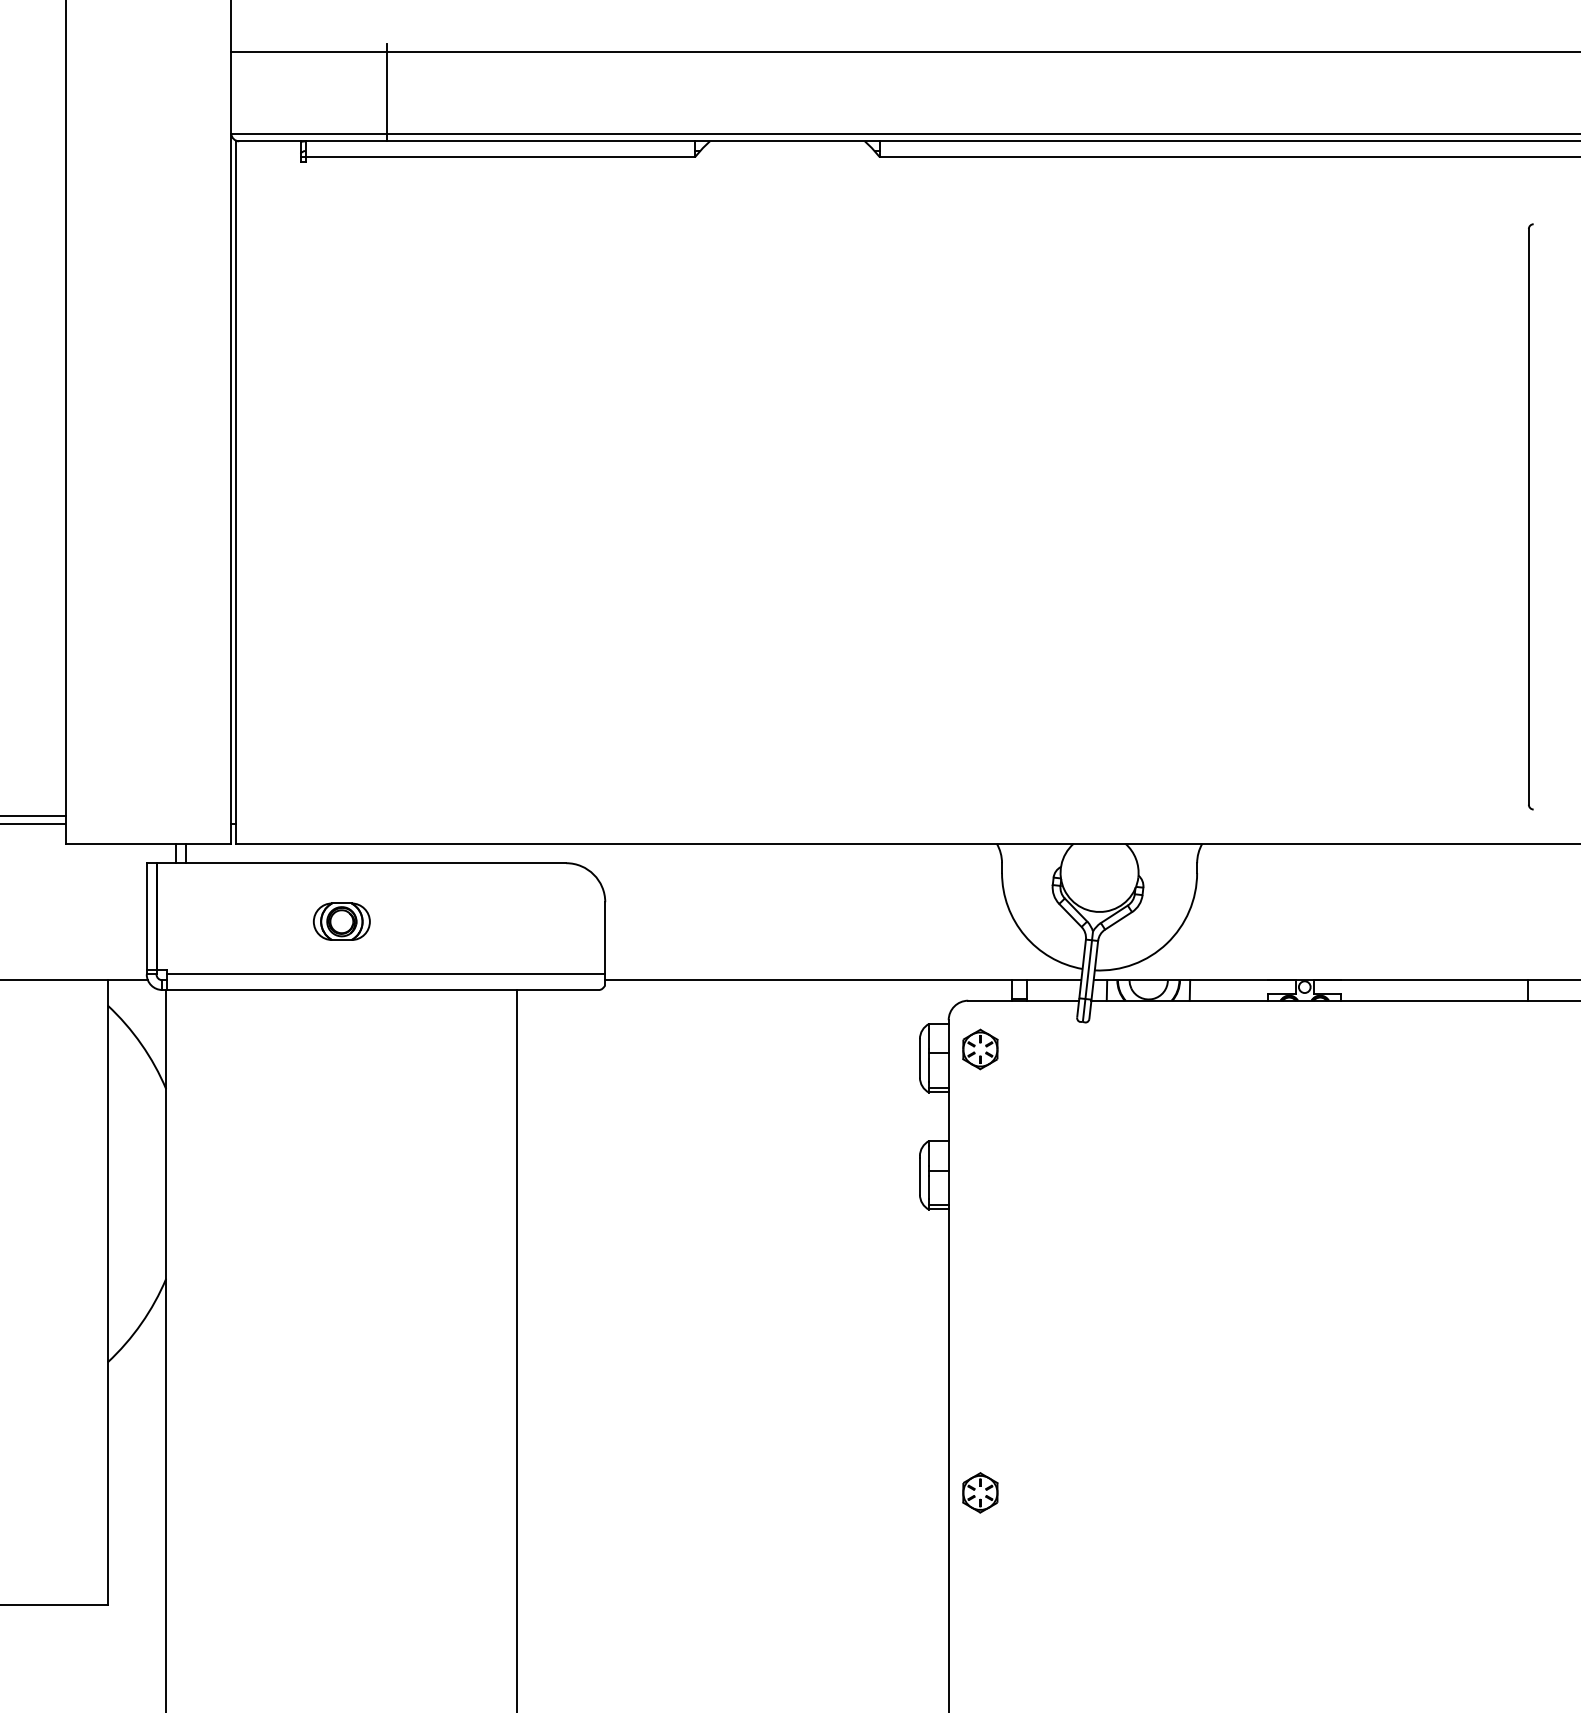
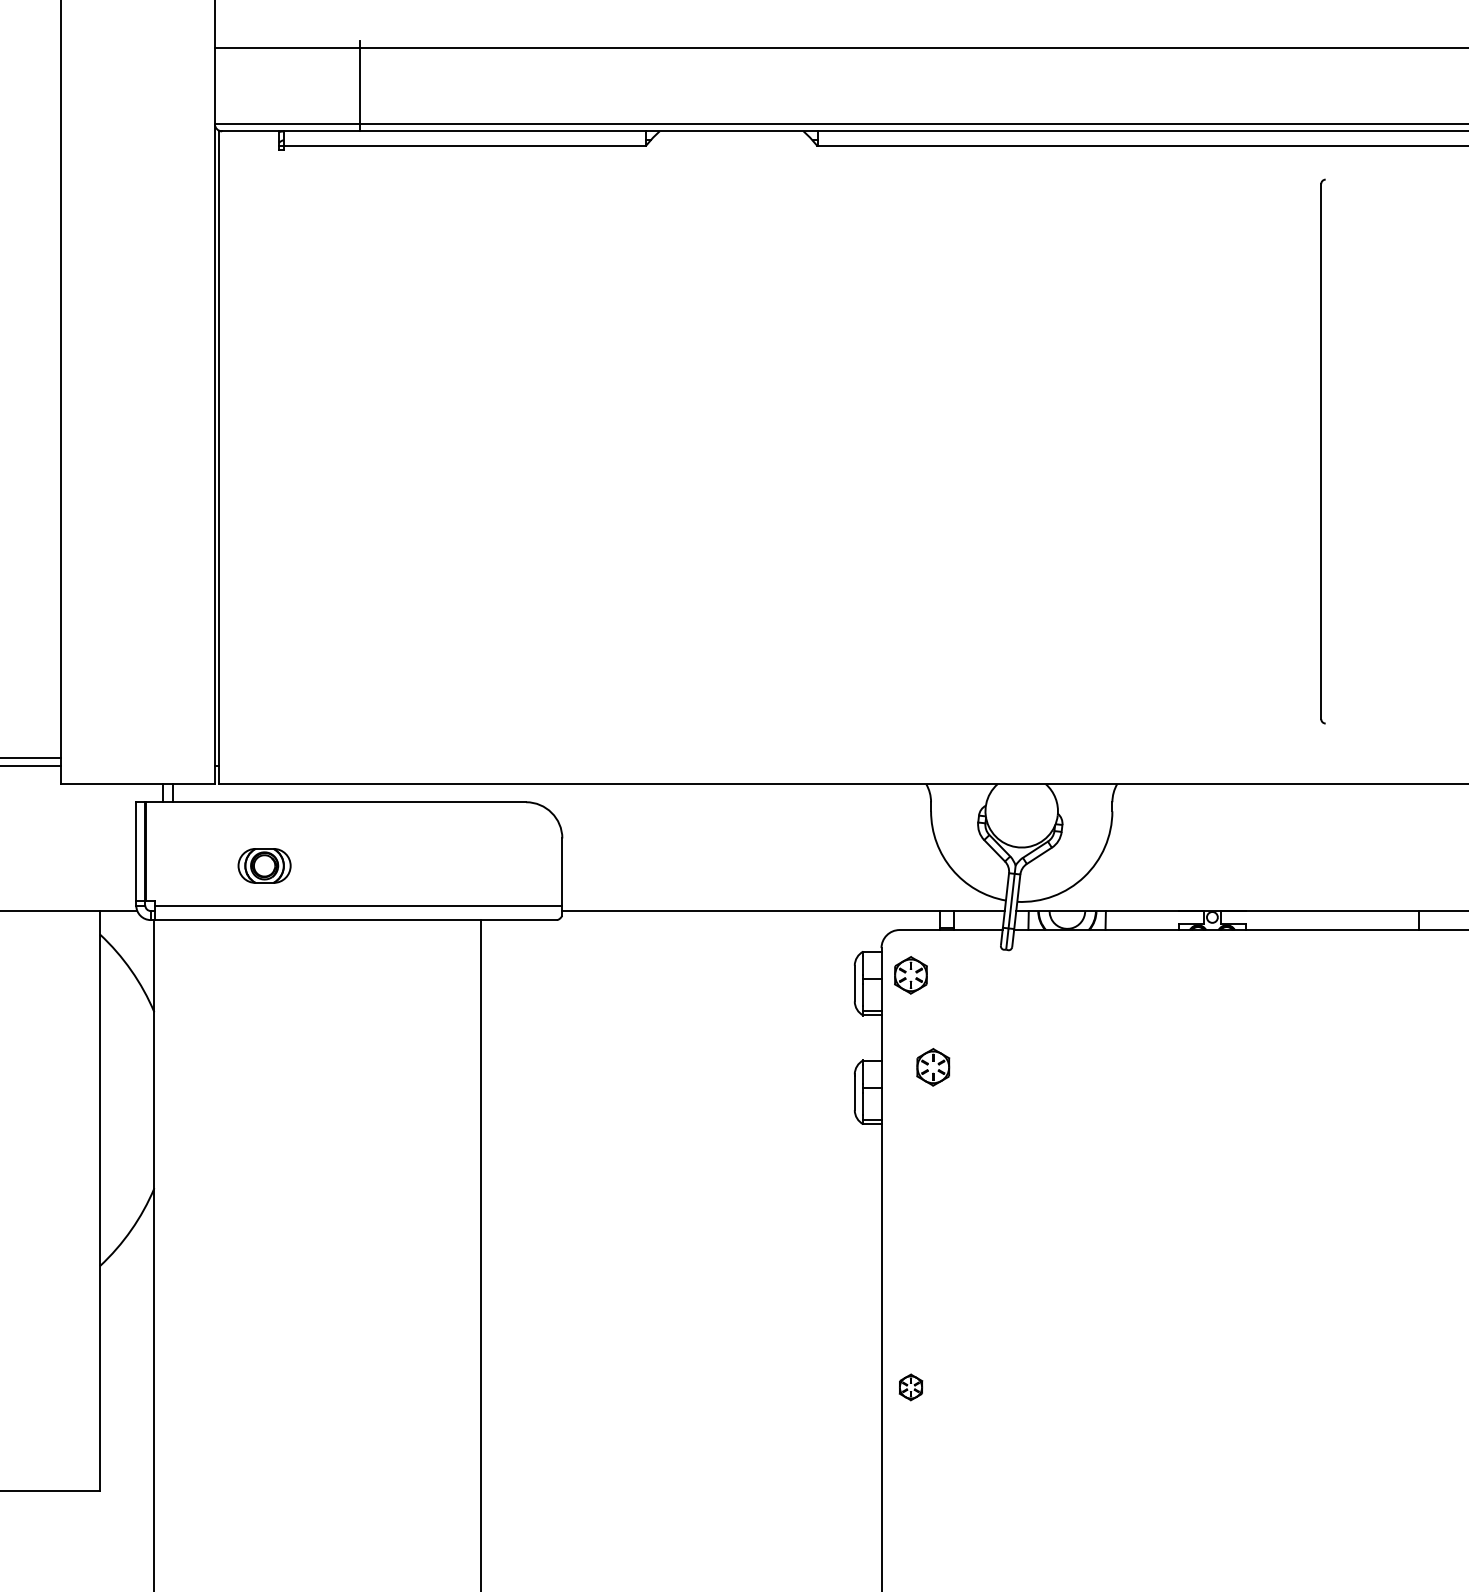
part: (1530, 516) -> (1322, 451), moved
part: (341, 921) -> (264, 865), moved
part: (1004, 1148) -> (933, 1067), added
part: (980, 1492) -> (911, 1387), size x0.7

